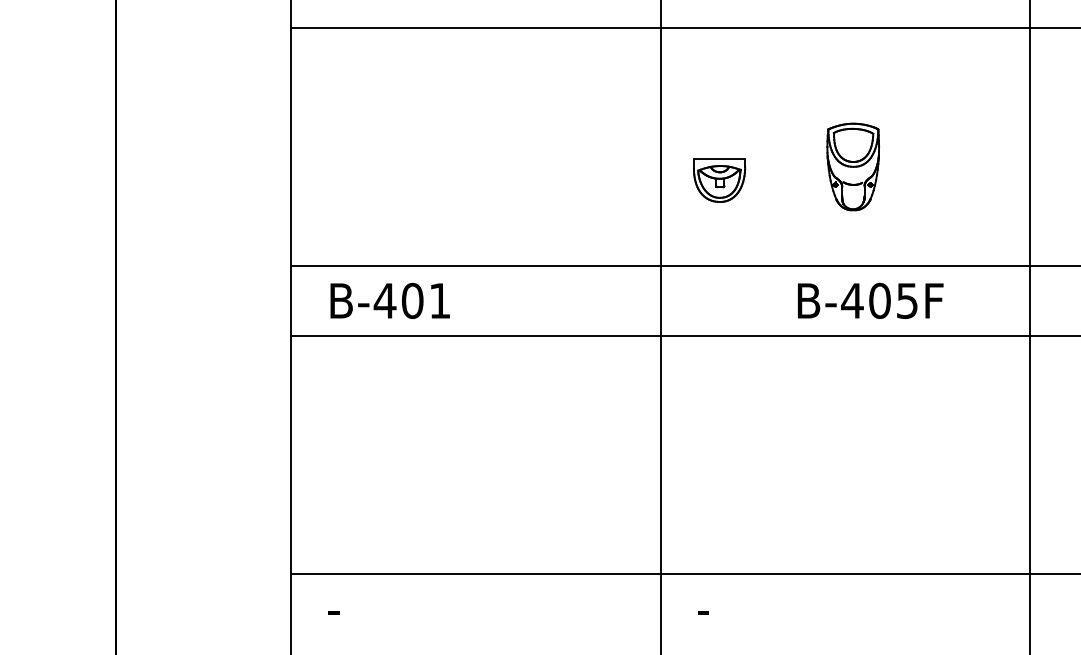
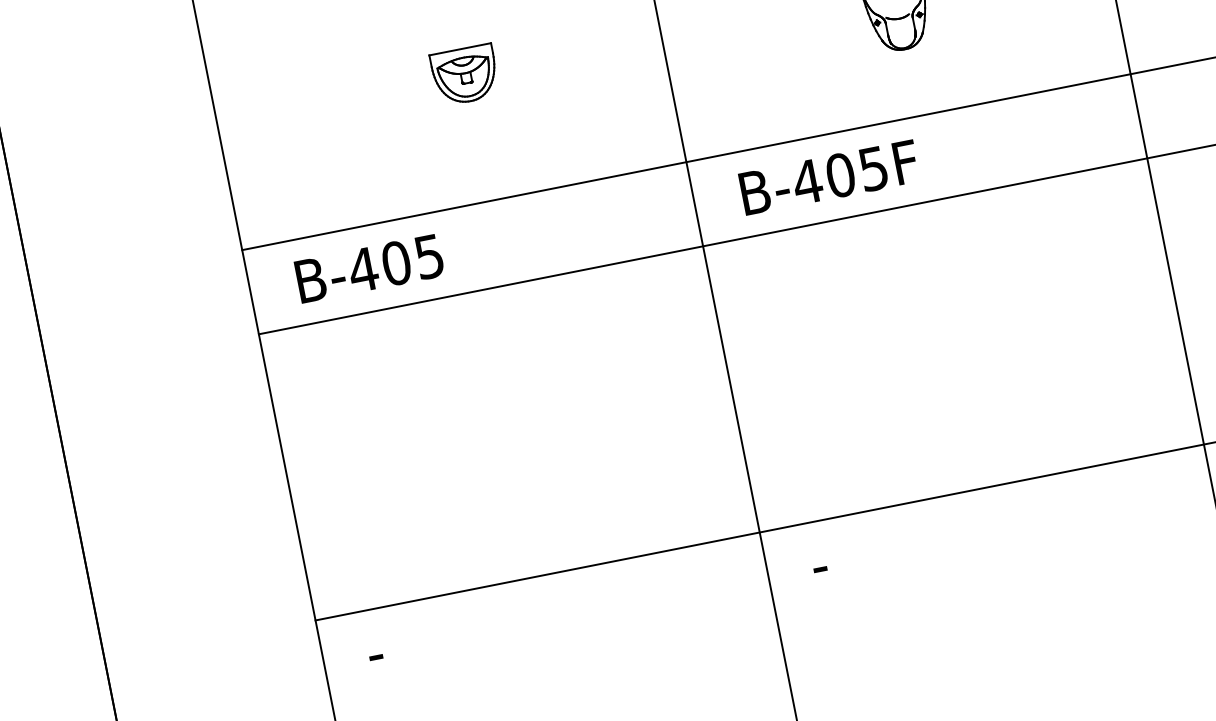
part: (719, 180) -> (465, 75), moved
text: (439, 300) -> (428, 256), B-401 -> B-405
text: (870, 300) -> (829, 177), moved

